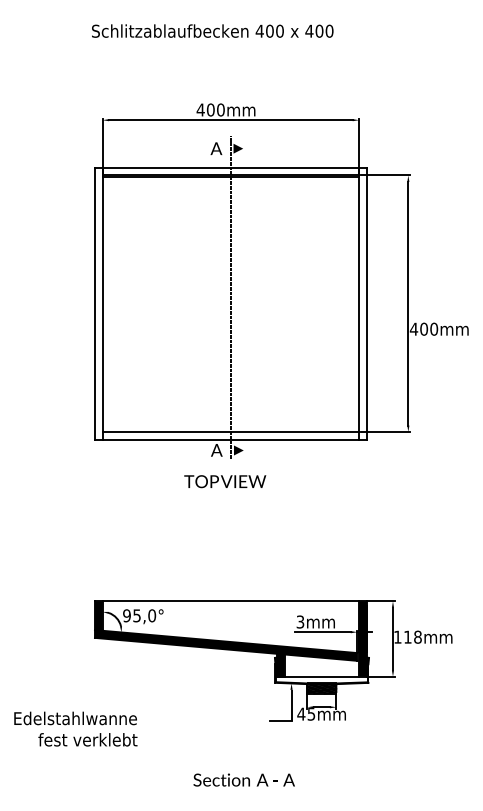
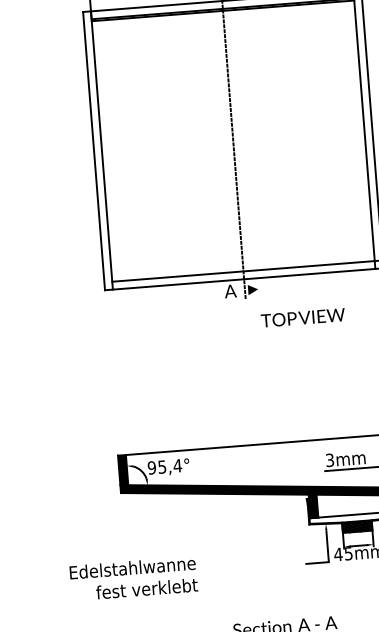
text: (225, 481) -> (303, 317), moved
text: (152, 615) -> (178, 465), 95,0° -> 95,4°
text: (75, 728) -> (133, 578), moved

